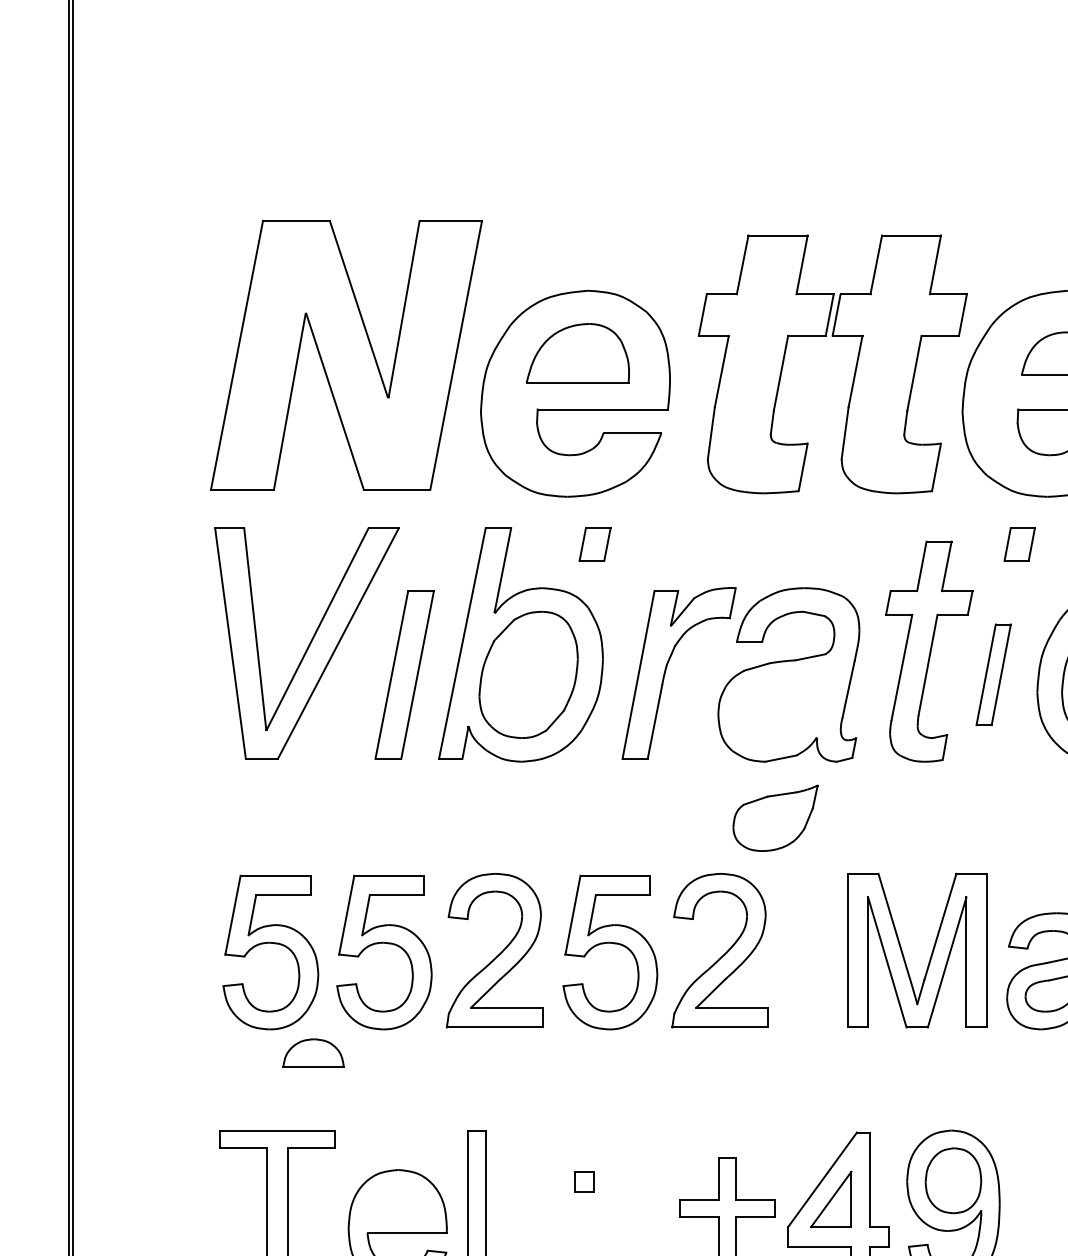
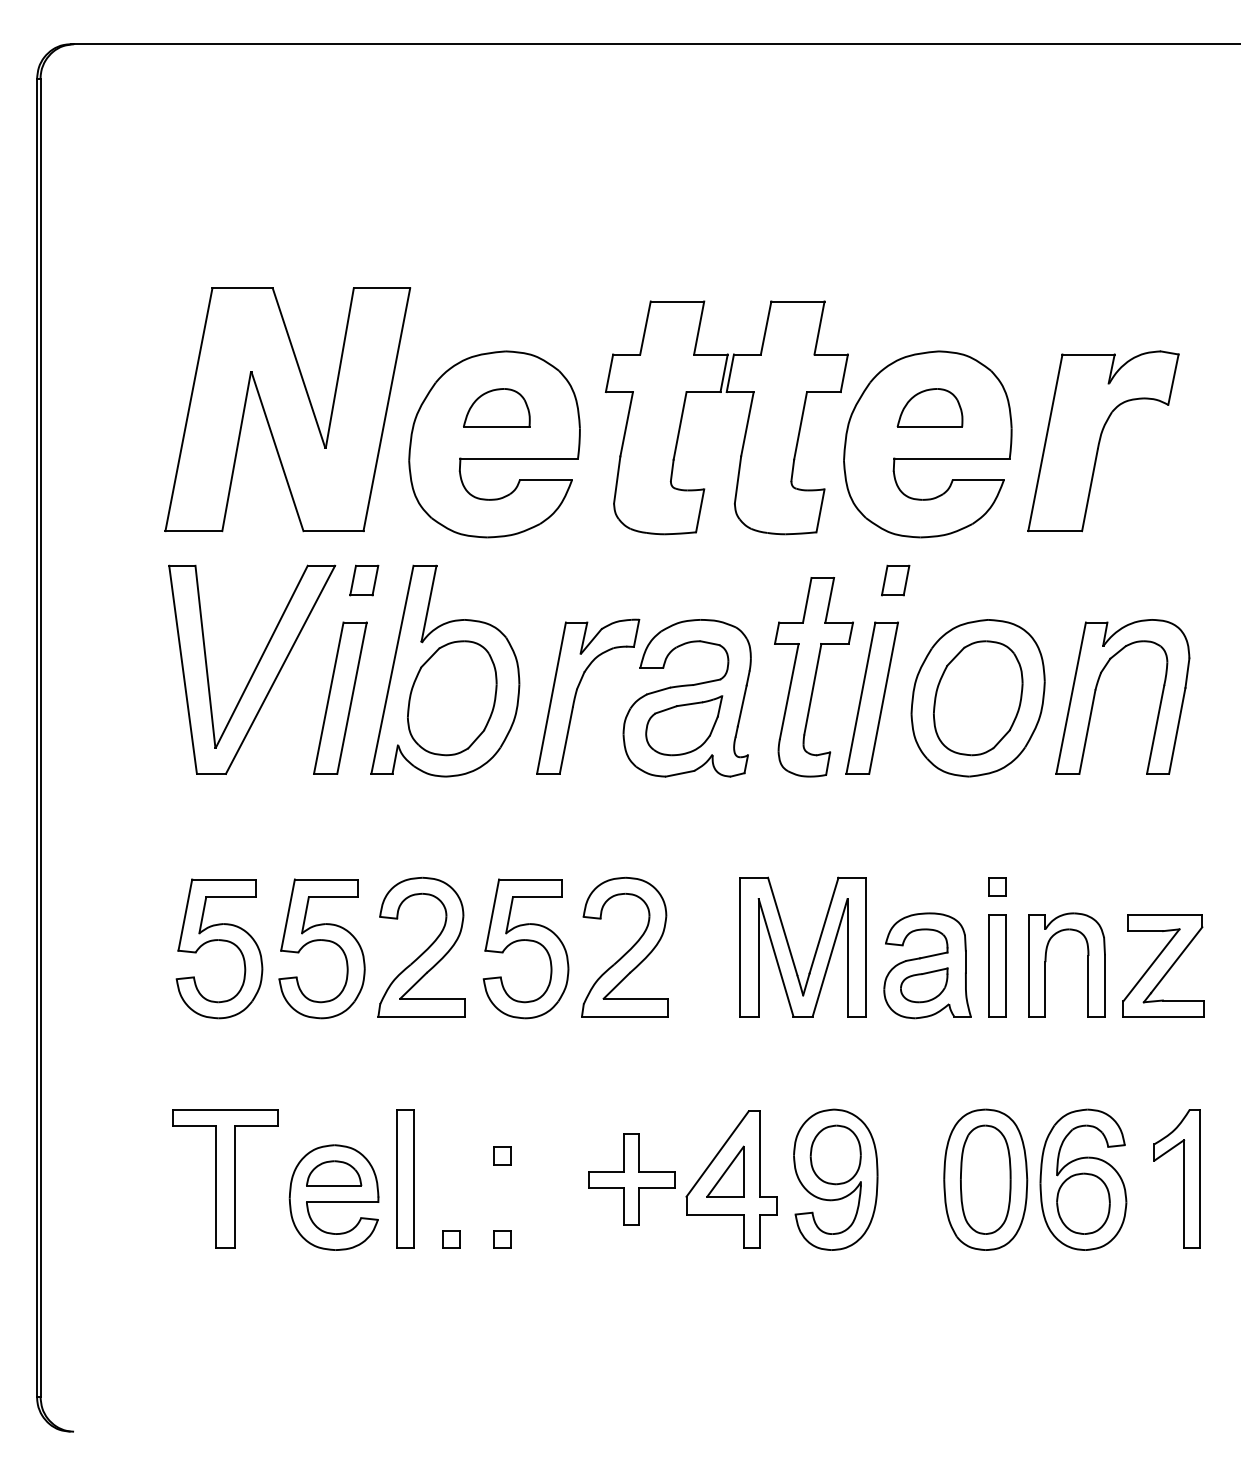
part: (577, 352) -> (496, 407), size x0.71
part: (595, 544) -> (364, 580), moved
part: (992, 674) -> (871, 697), size x1.67
part: (775, 818) -> (684, 725), moved
part: (314, 1052) -> (334, 1173), moved

